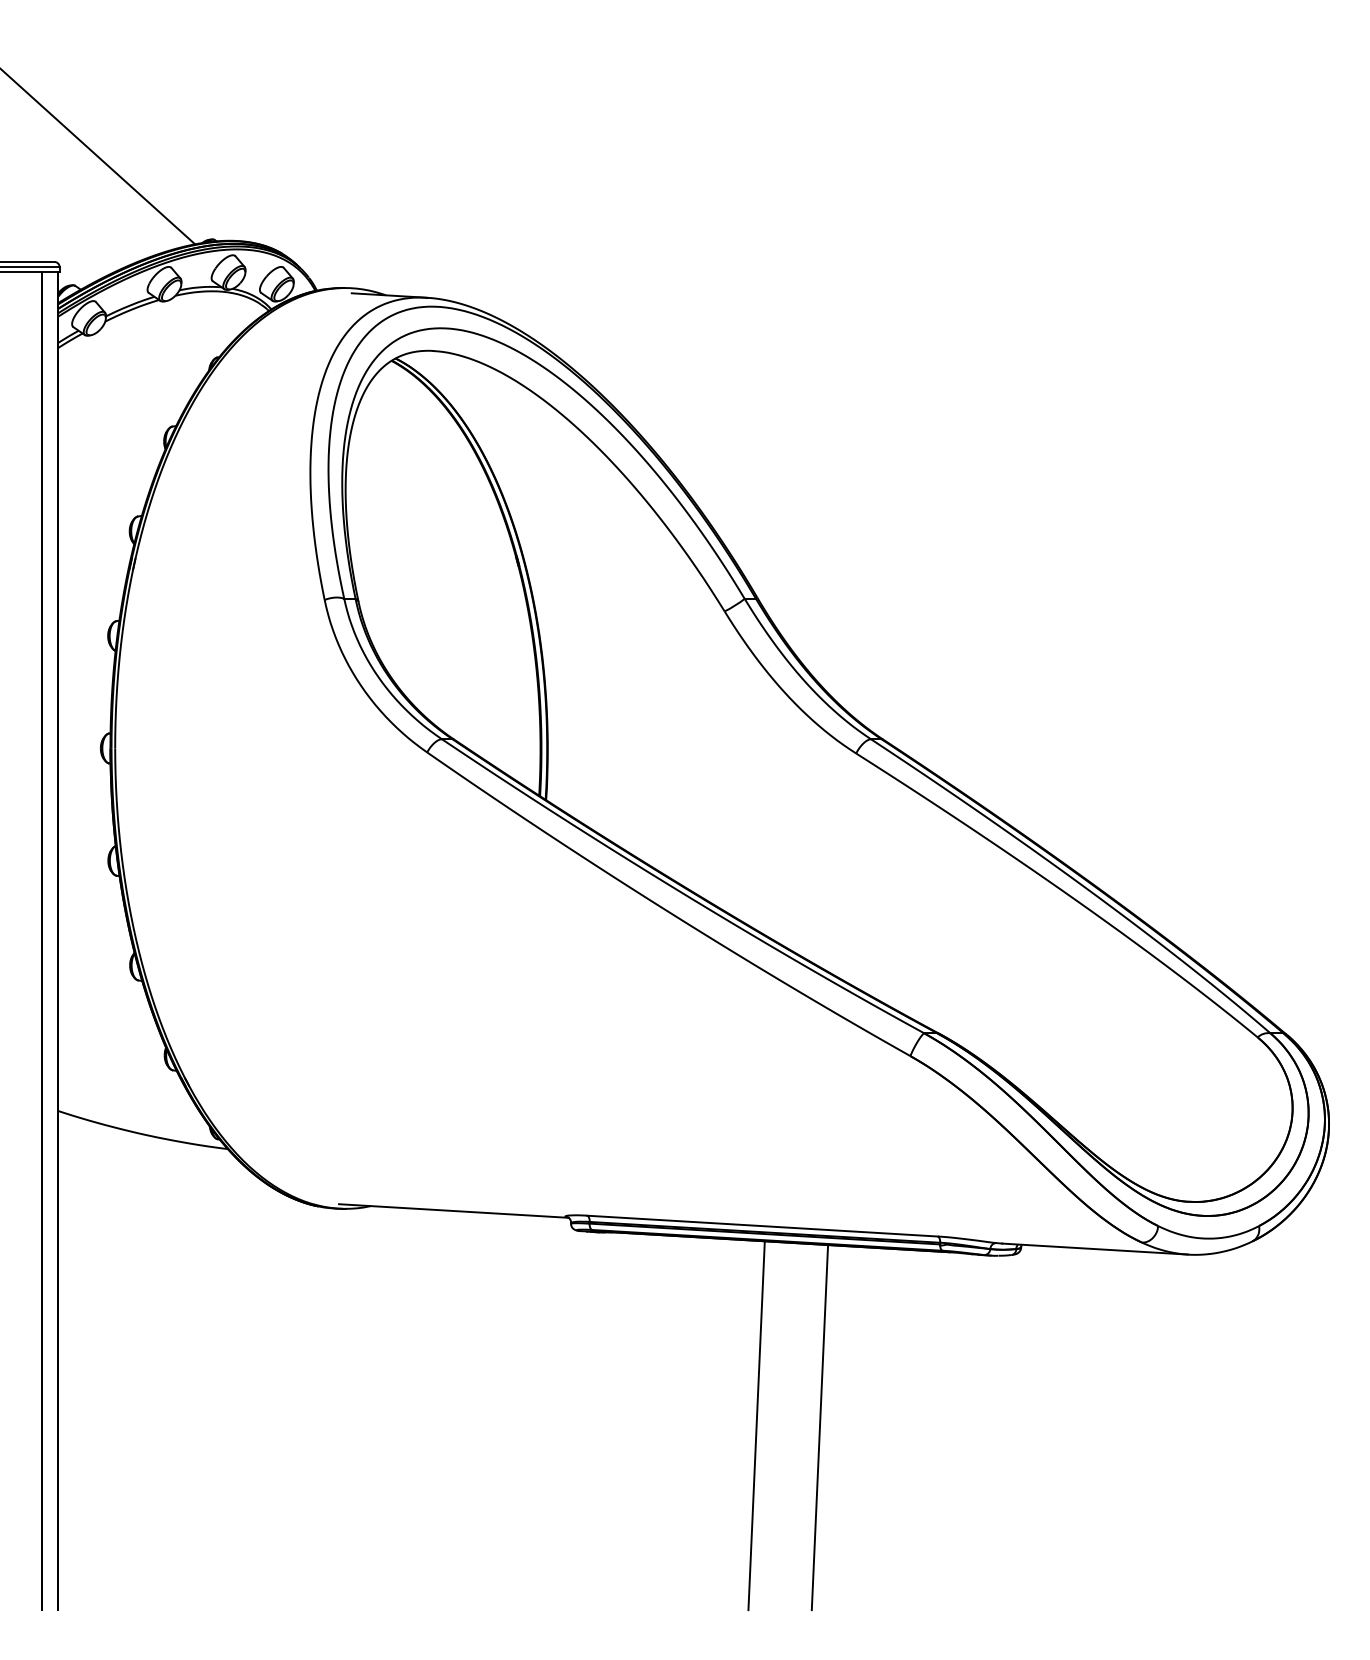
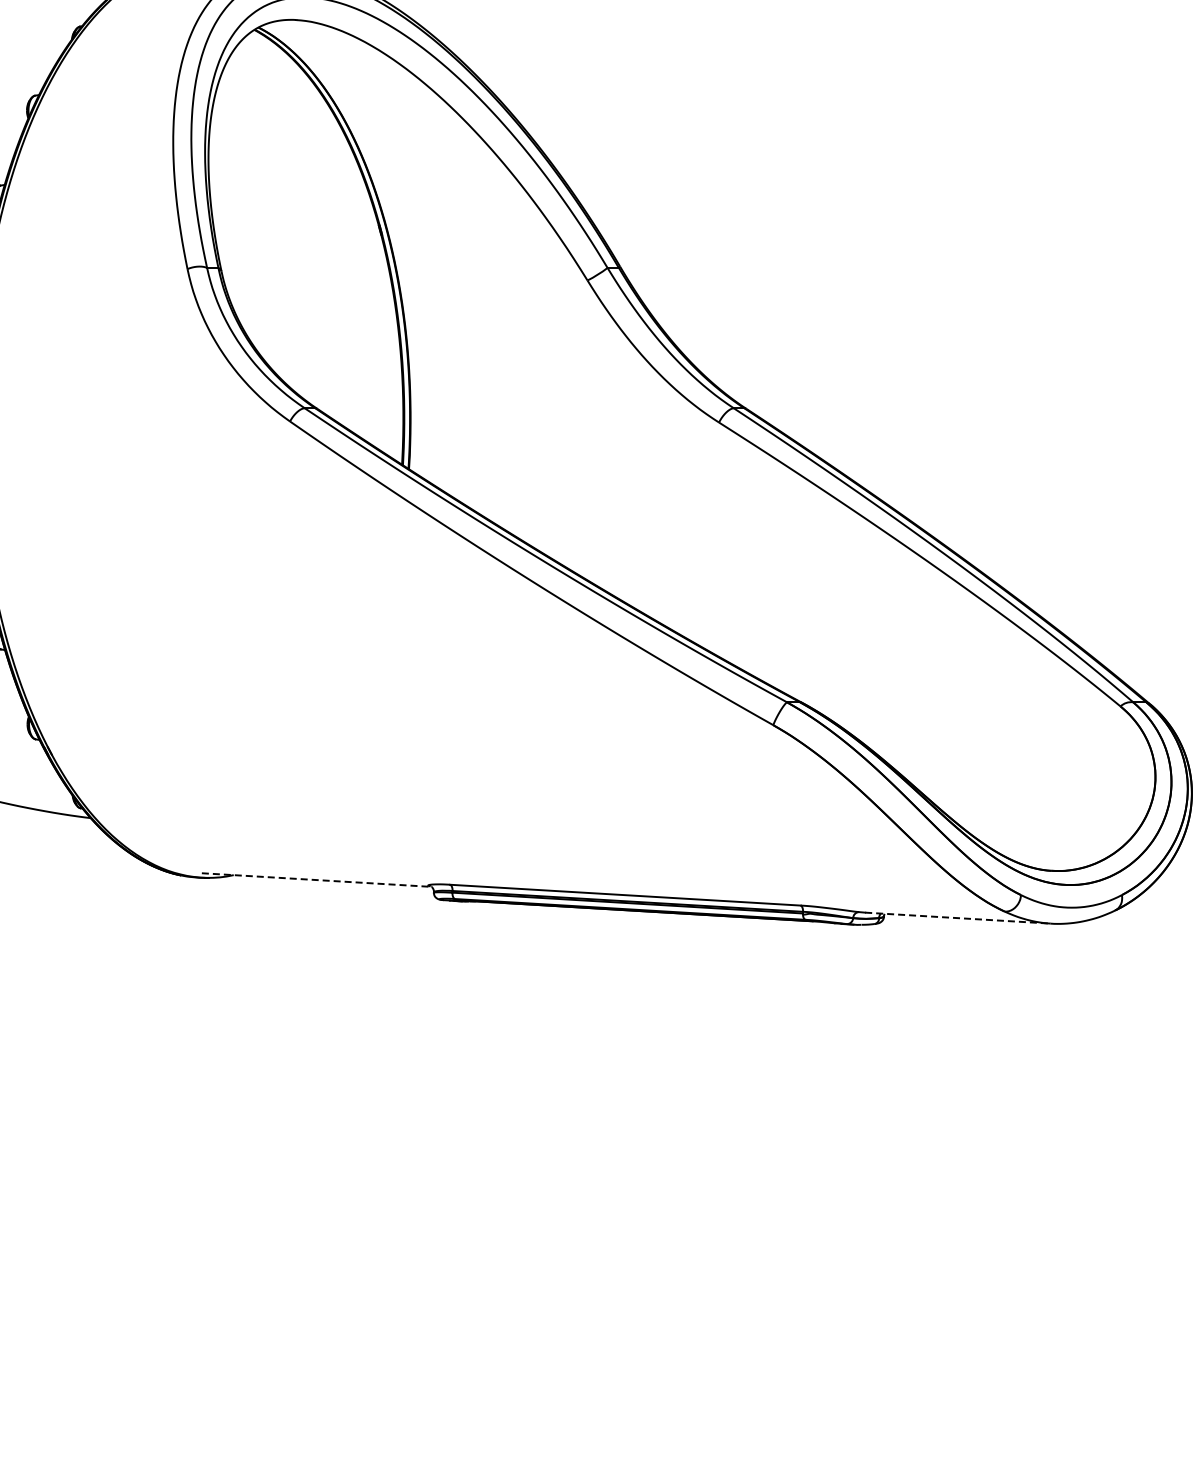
line: (454, 1211) -> (317, 880), solid -> dashed
line: (1095, 1249) -> (958, 918), solid -> dashed
line: (756, 1425) -> (619, 1094), removed
line: (819, 1427) -> (682, 1096), removed

